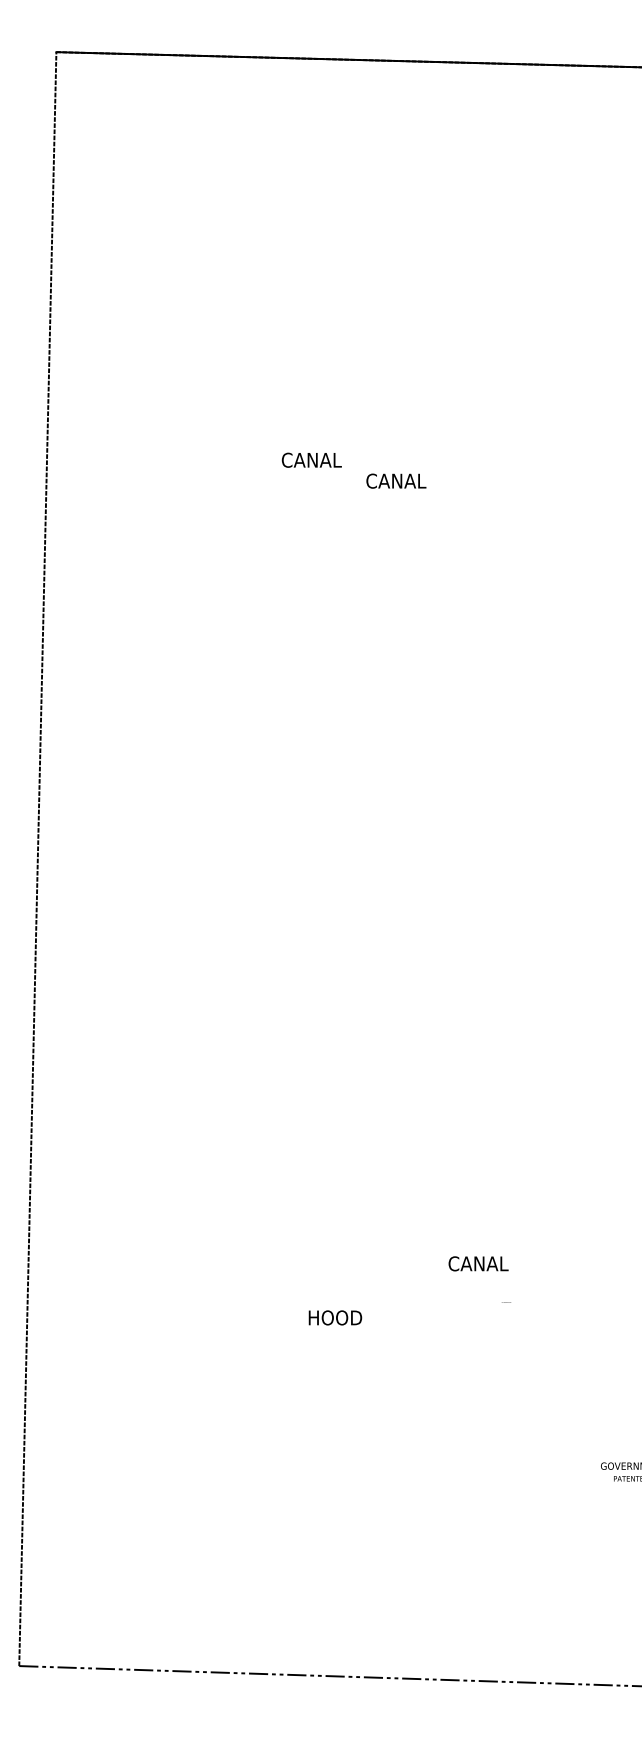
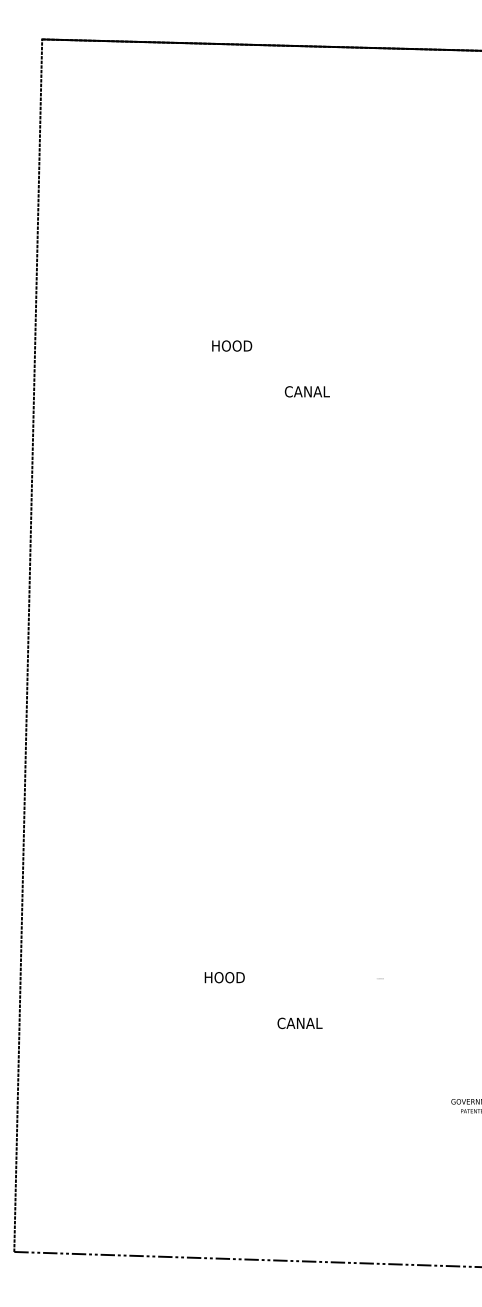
text: (311, 459) -> (233, 345), CANAL -> HOOD
text: (396, 480) -> (307, 391), moved
text: (478, 1263) -> (299, 1023), moved
text: (335, 1317) -> (224, 977), moved

